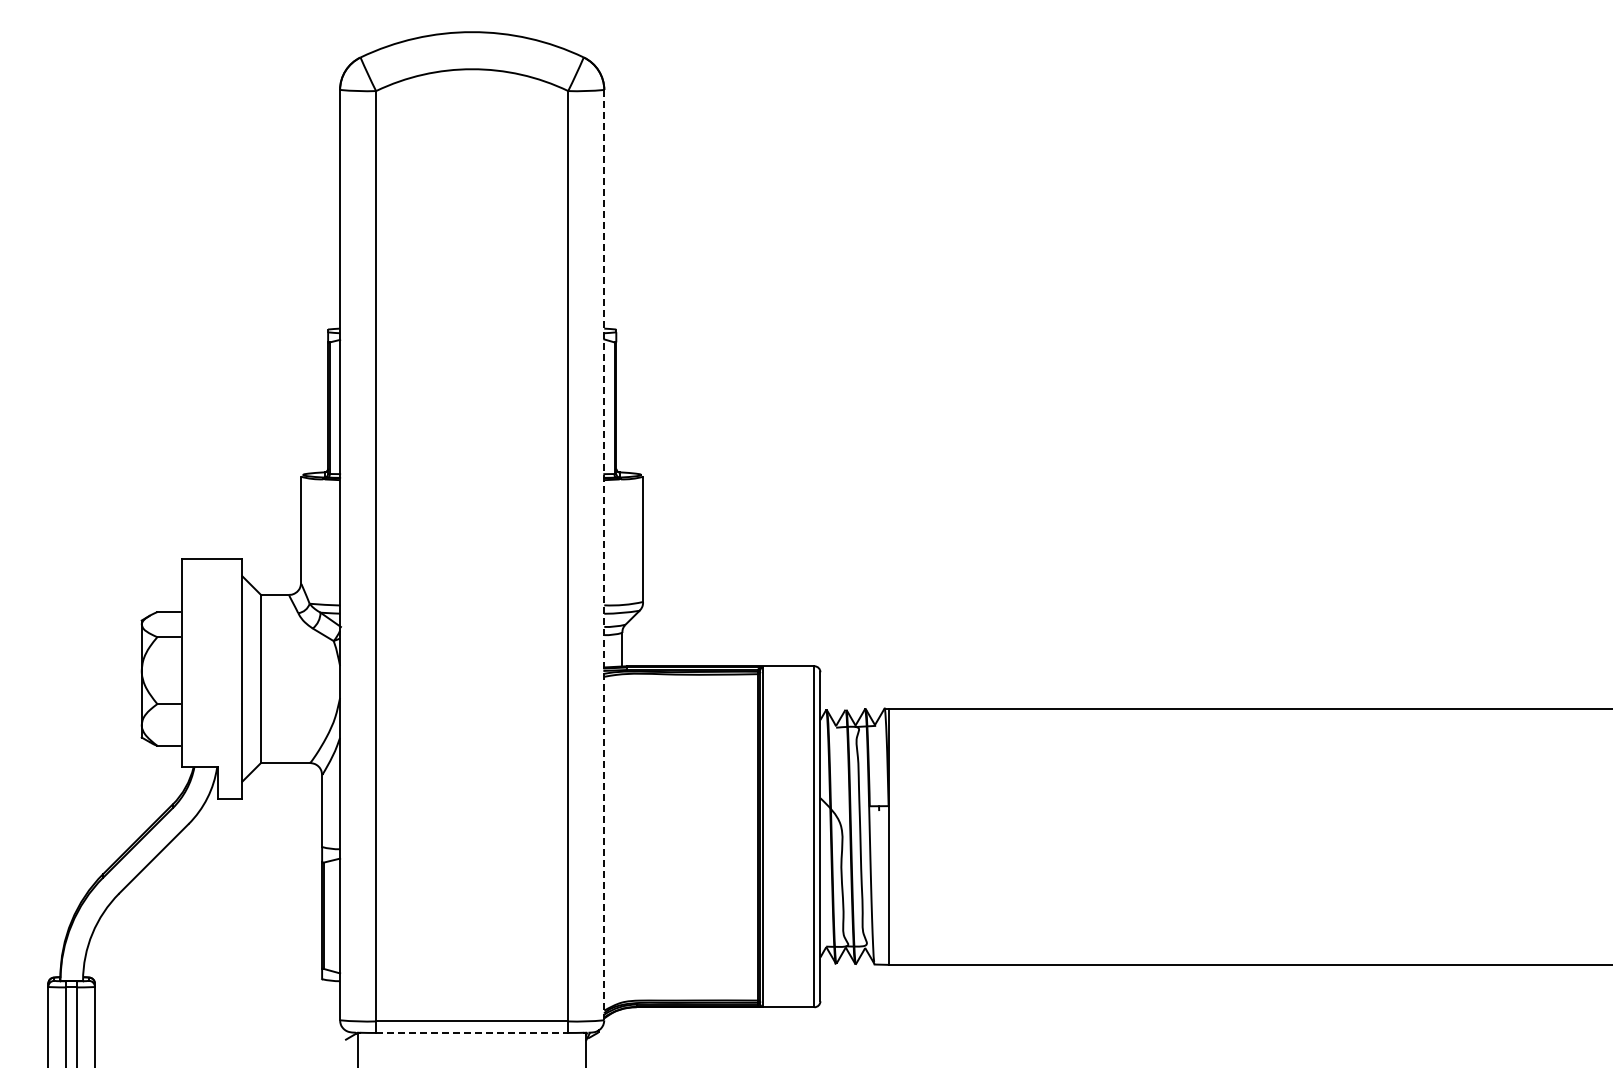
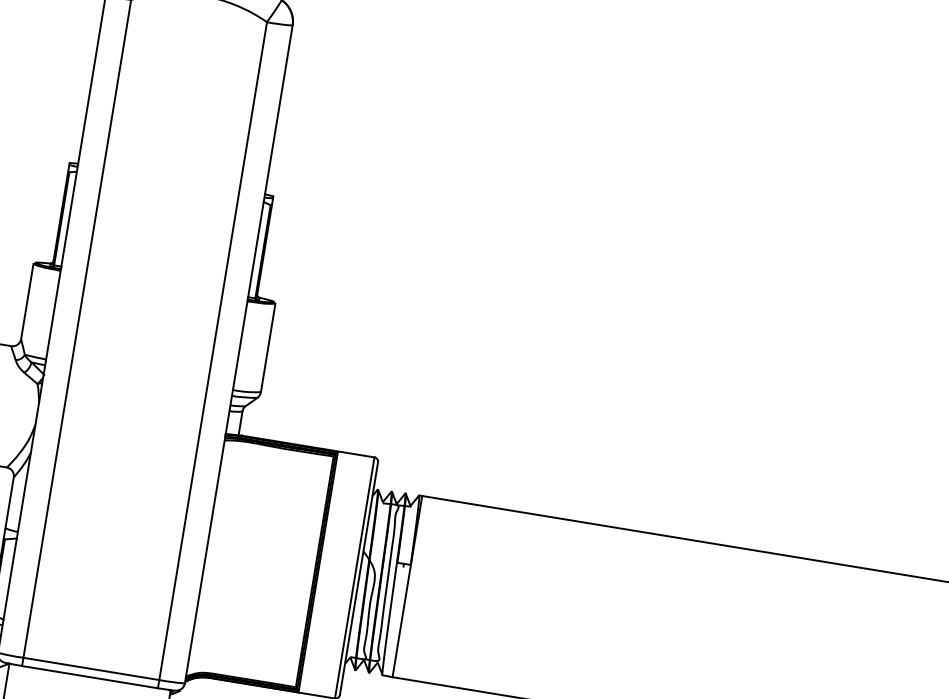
line: (604, 555) -> (238, 354), dashed -> solid
line: (472, 1033) -> (90, 677), dashed -> solid

